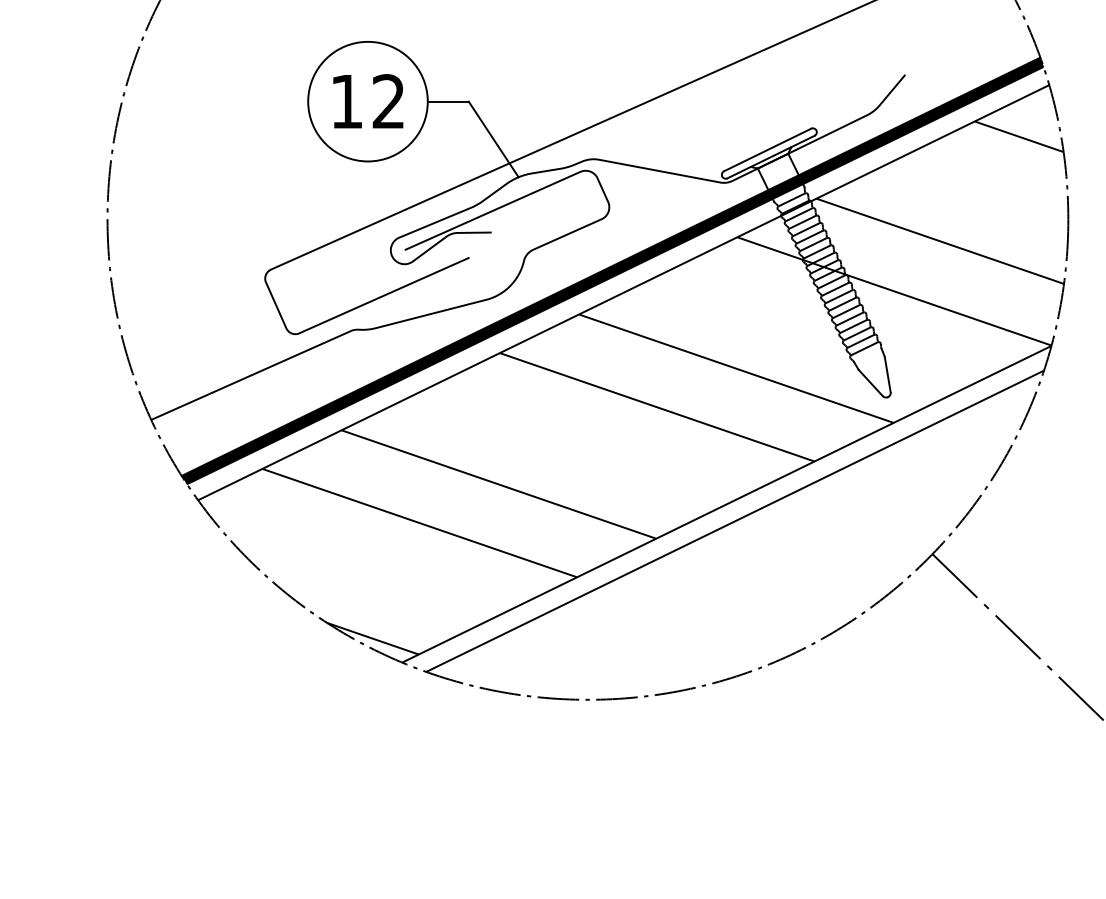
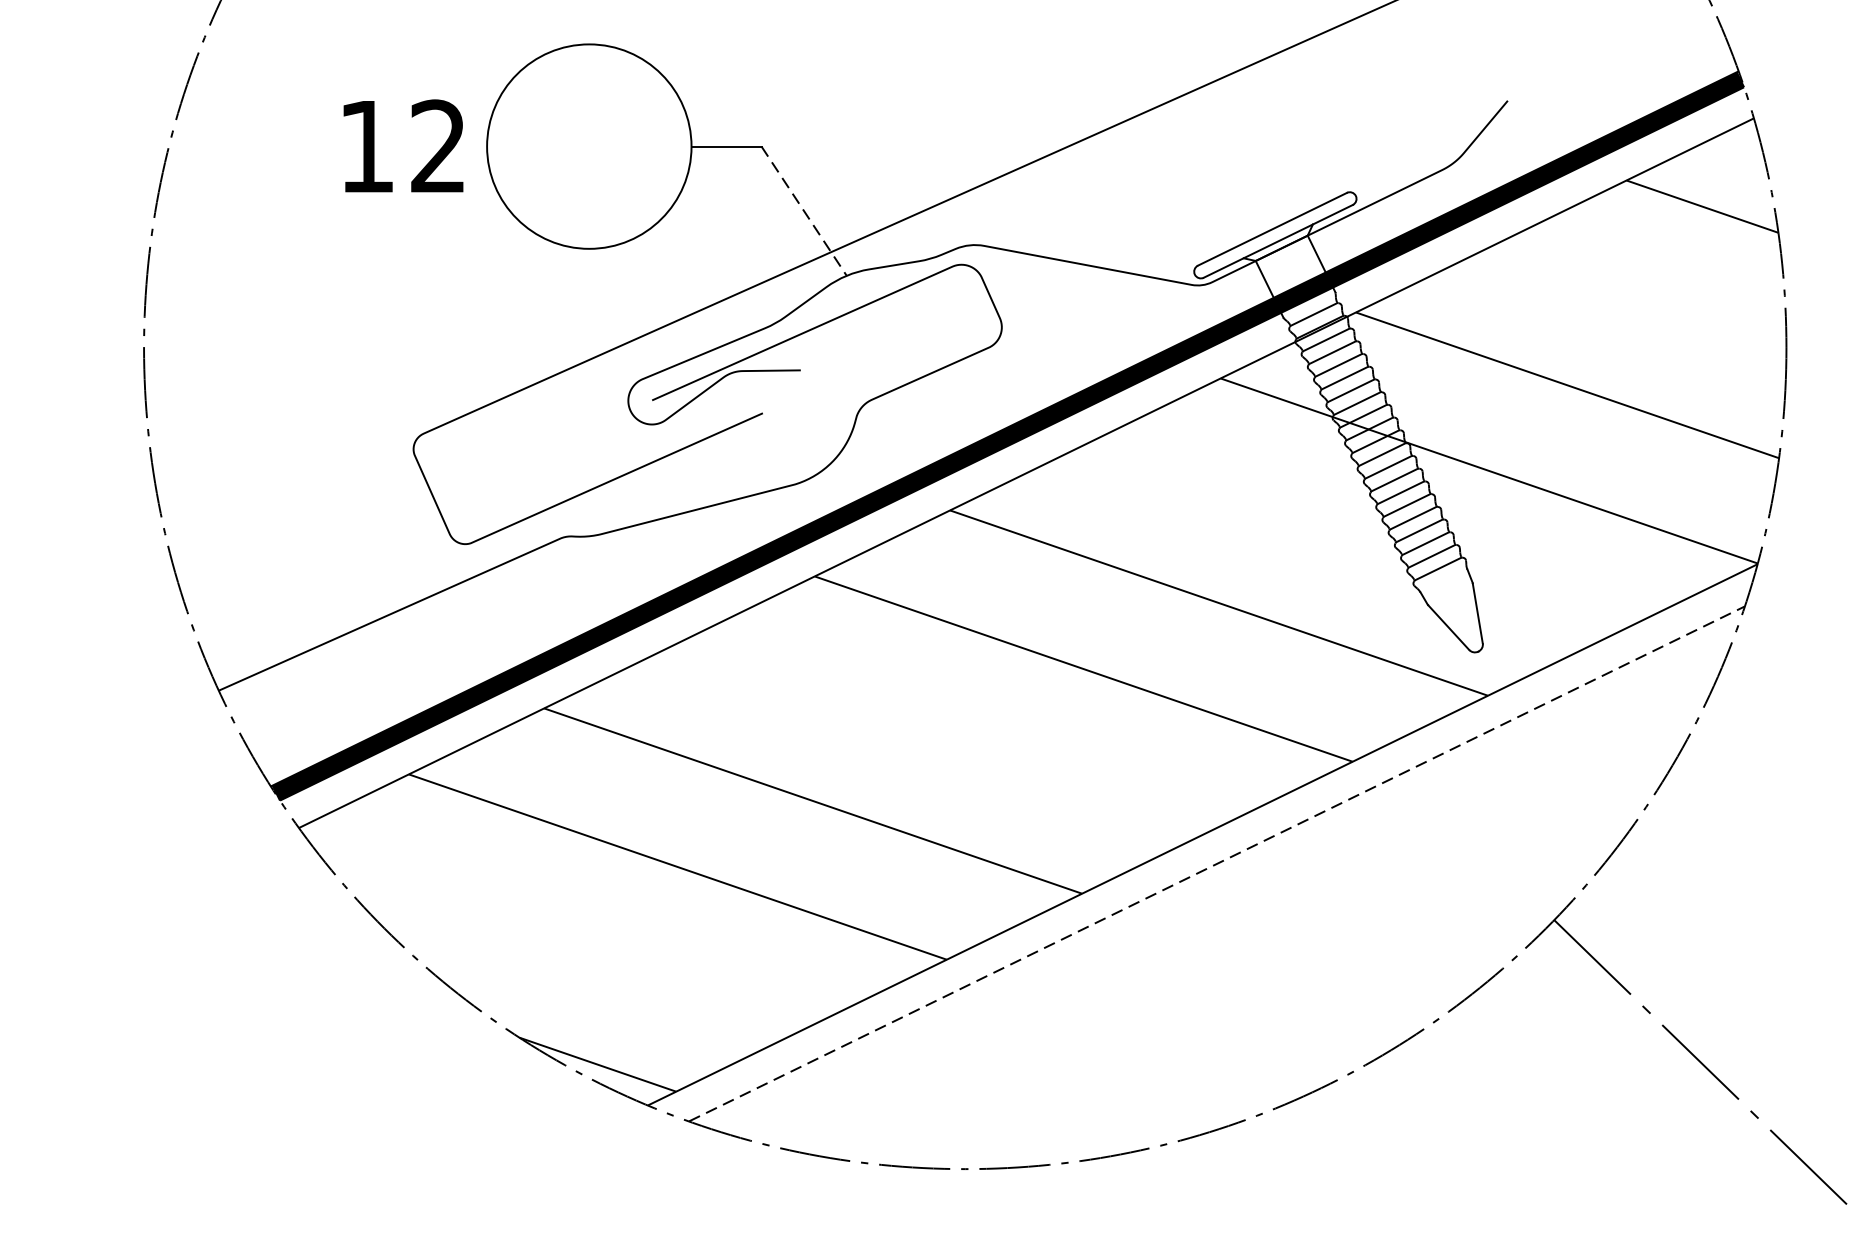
text: (368, 101) -> (403, 146), moved
line: (493, 139) -> (803, 211), solid -> dashed
line: (735, 521) -> (1217, 864), solid -> dashed

